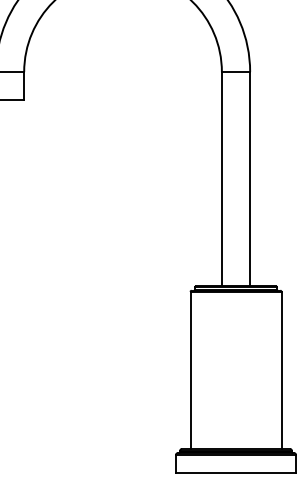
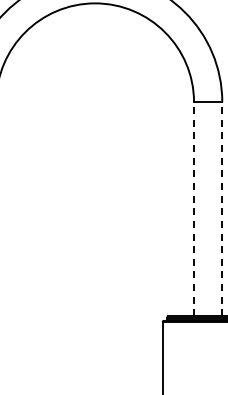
line: (221, 178) -> (193, 208), solid -> dashed
line: (250, 178) -> (222, 208), solid -> dashed

